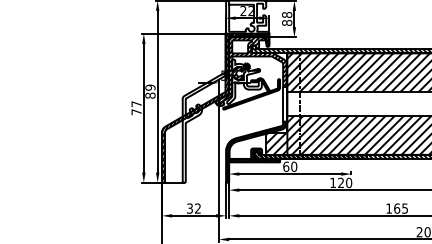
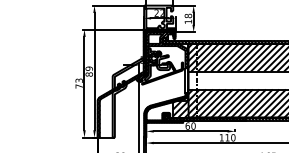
text: (287, 22) -> (188, 21), 88 -> 18
text: (136, 104) -> (79, 80), 77 -> 73
text: (340, 182) -> (227, 137), 120 -> 110

